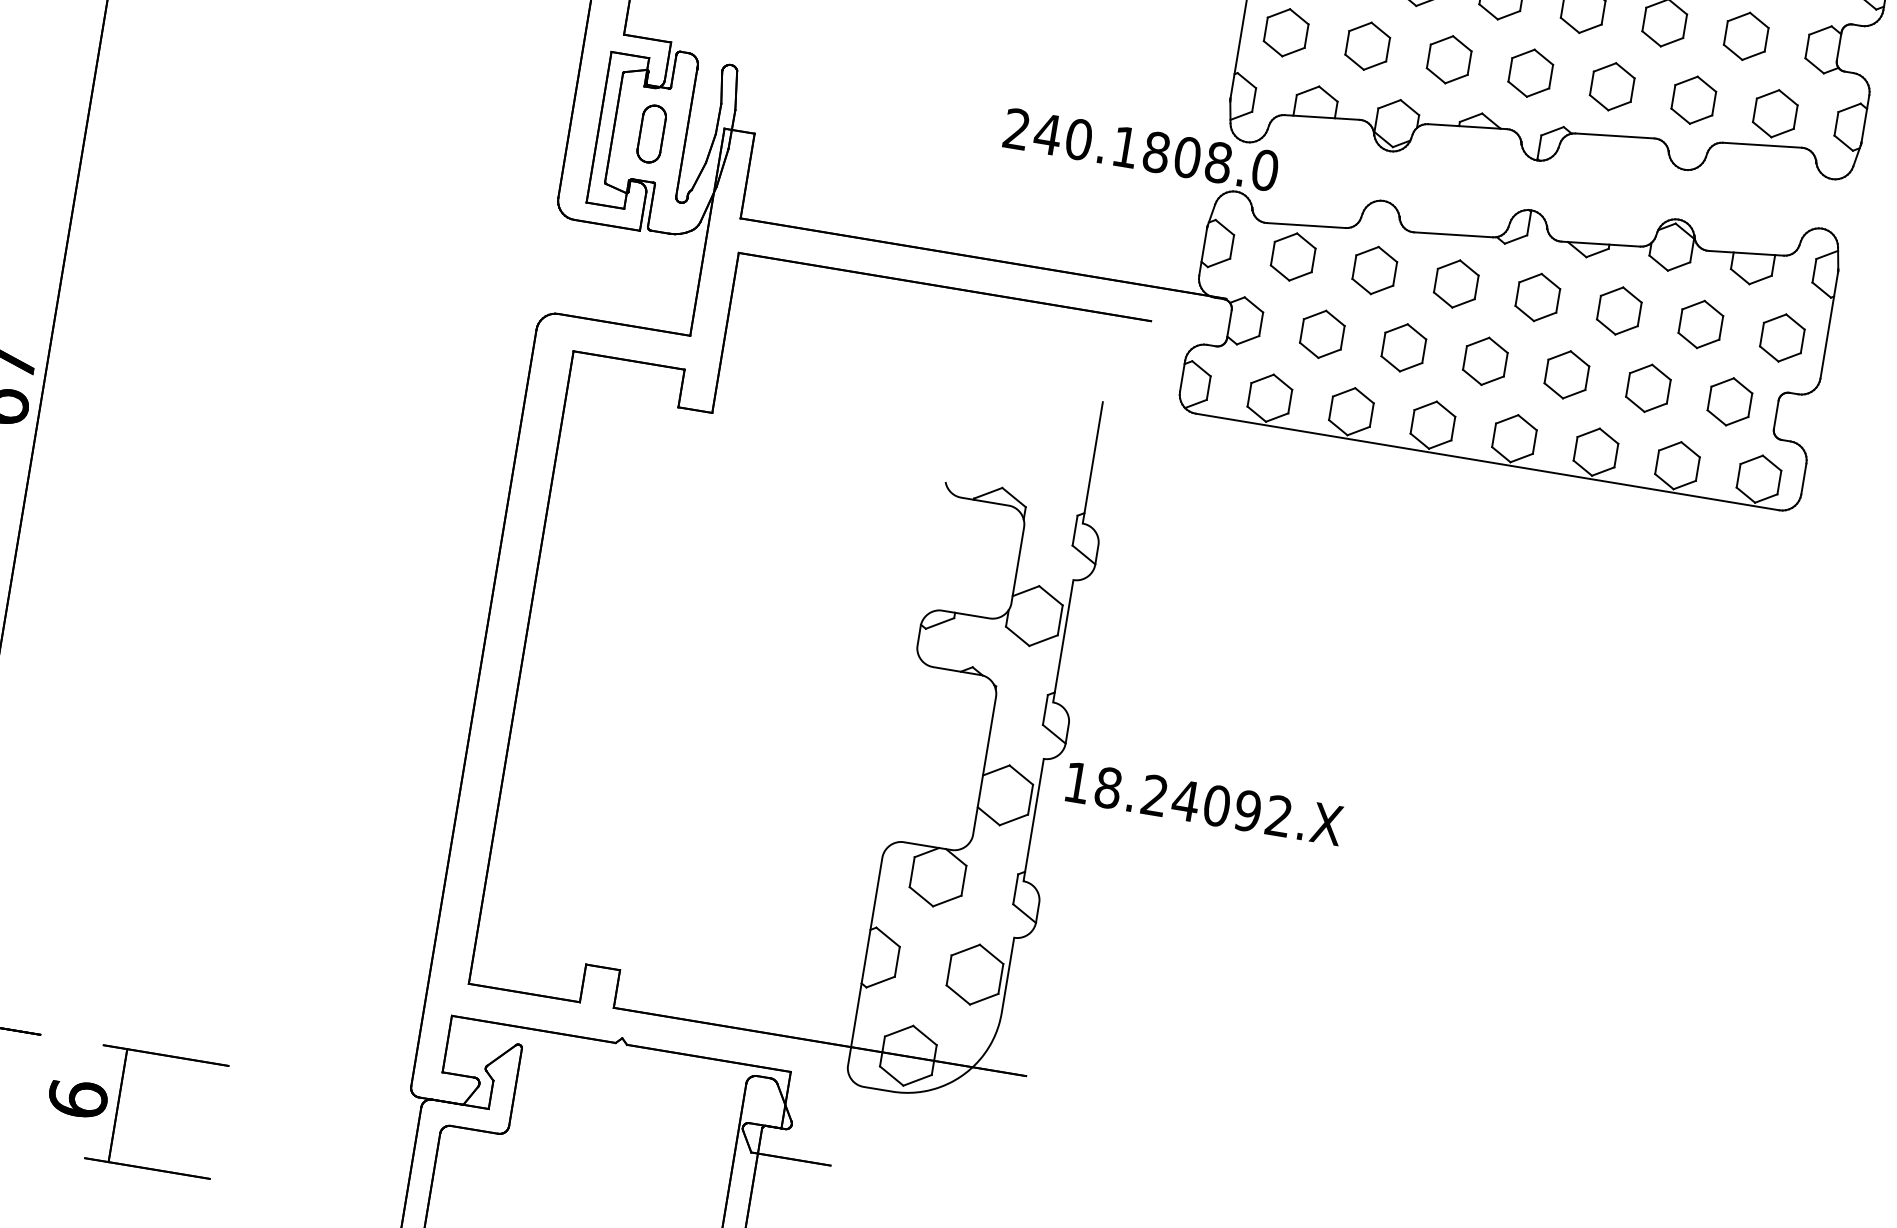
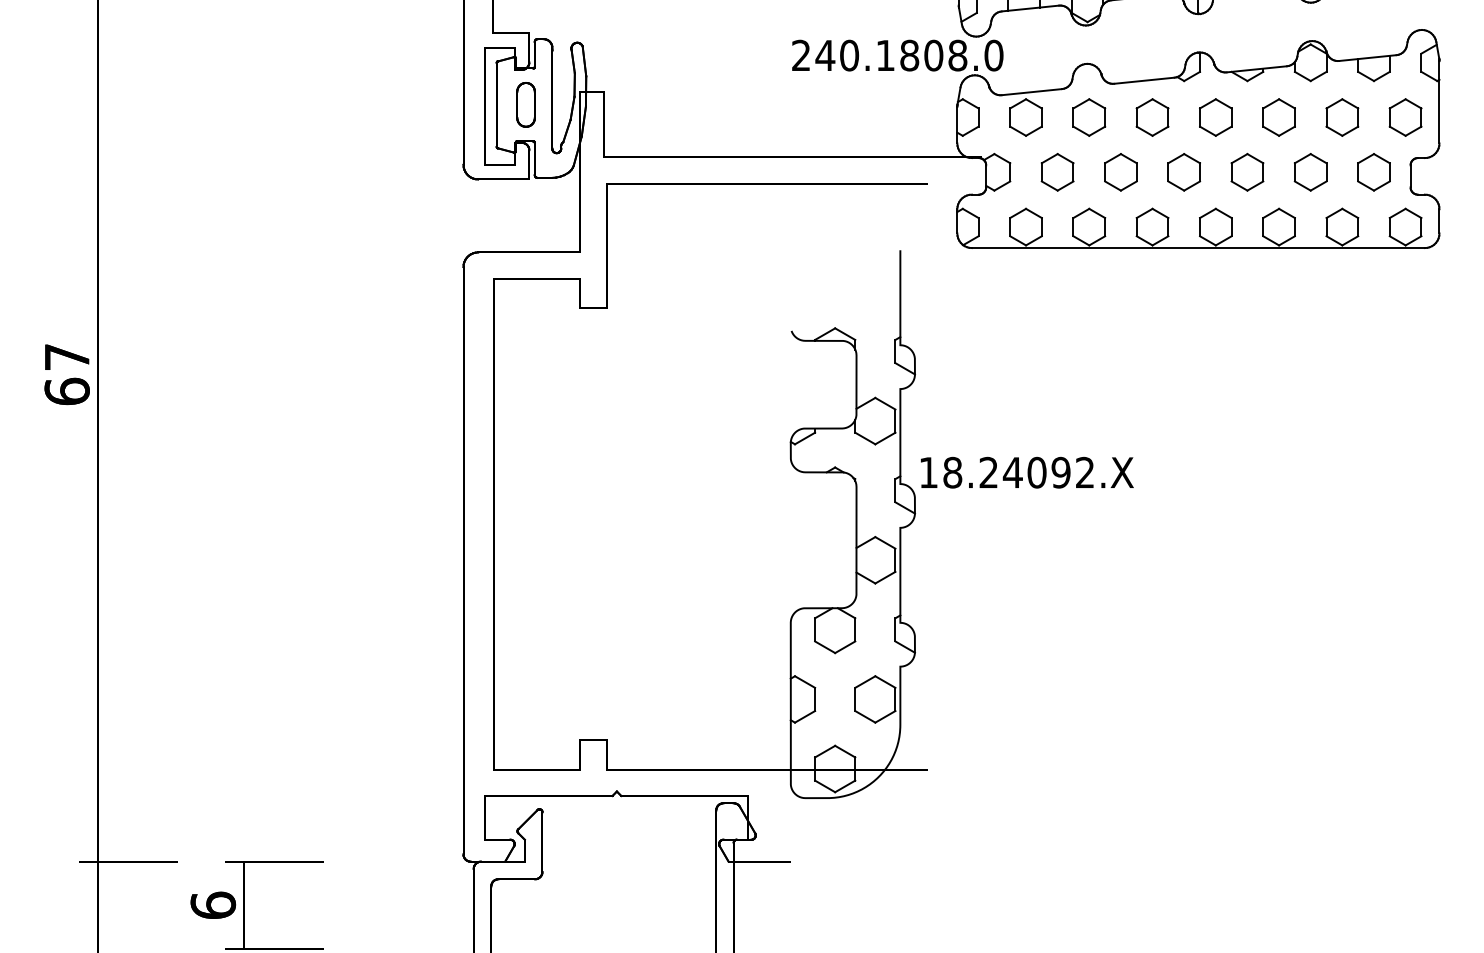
text: (1204, 803) -> (1027, 472), moved

